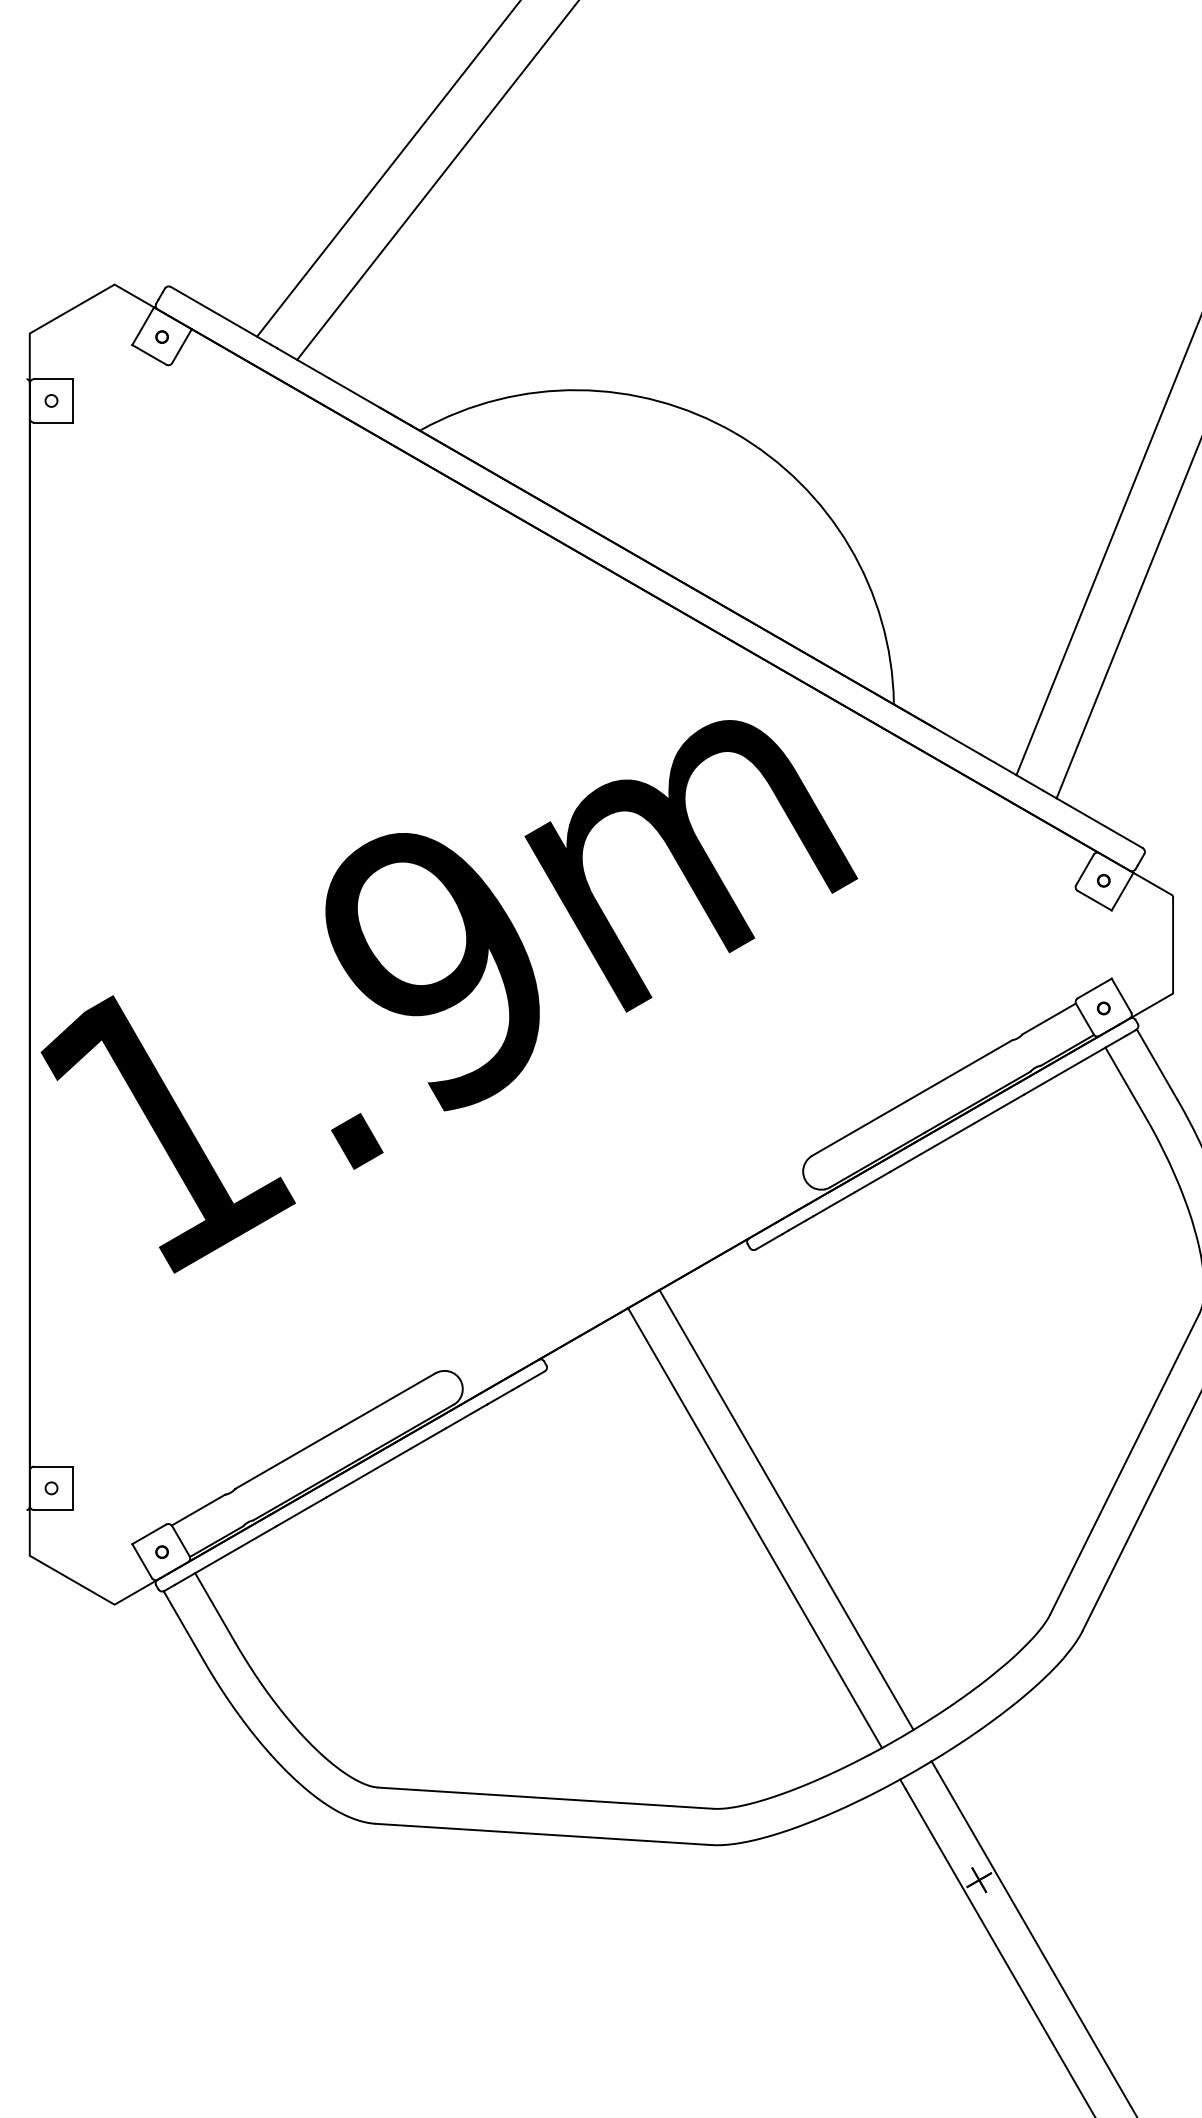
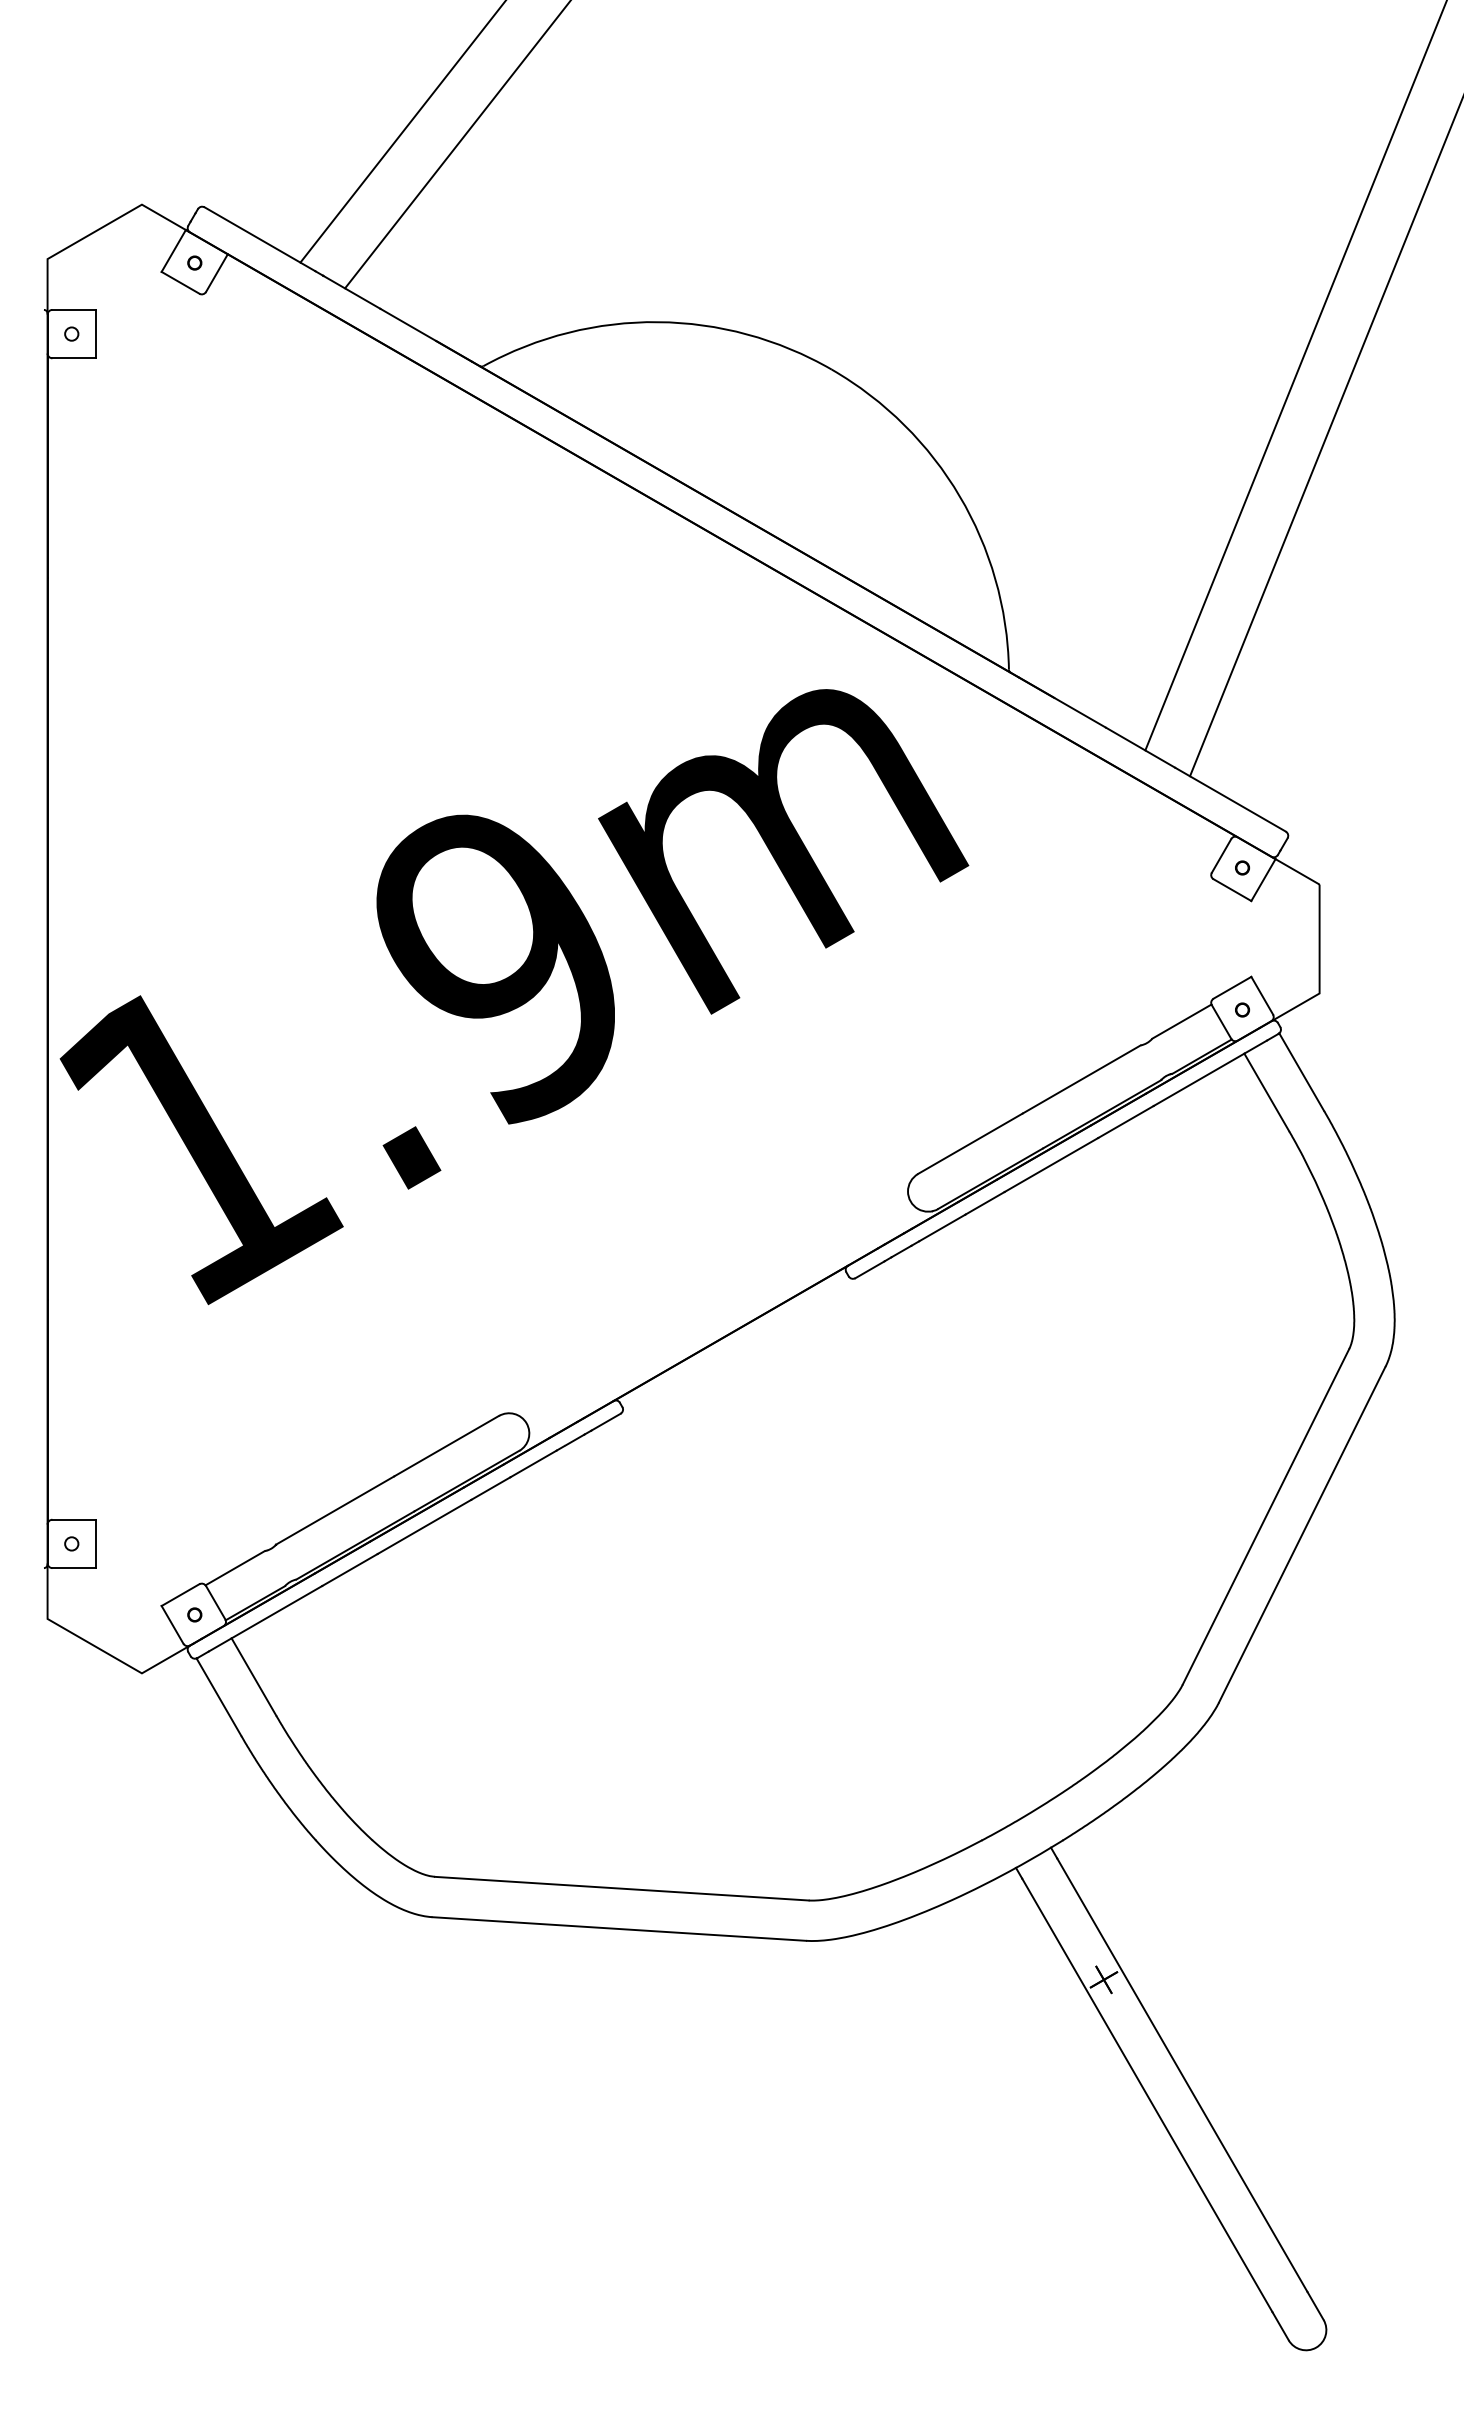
line: (786, 1509) -> (889, 1567), removed
line: (755, 1527) -> (854, 1587), removed

